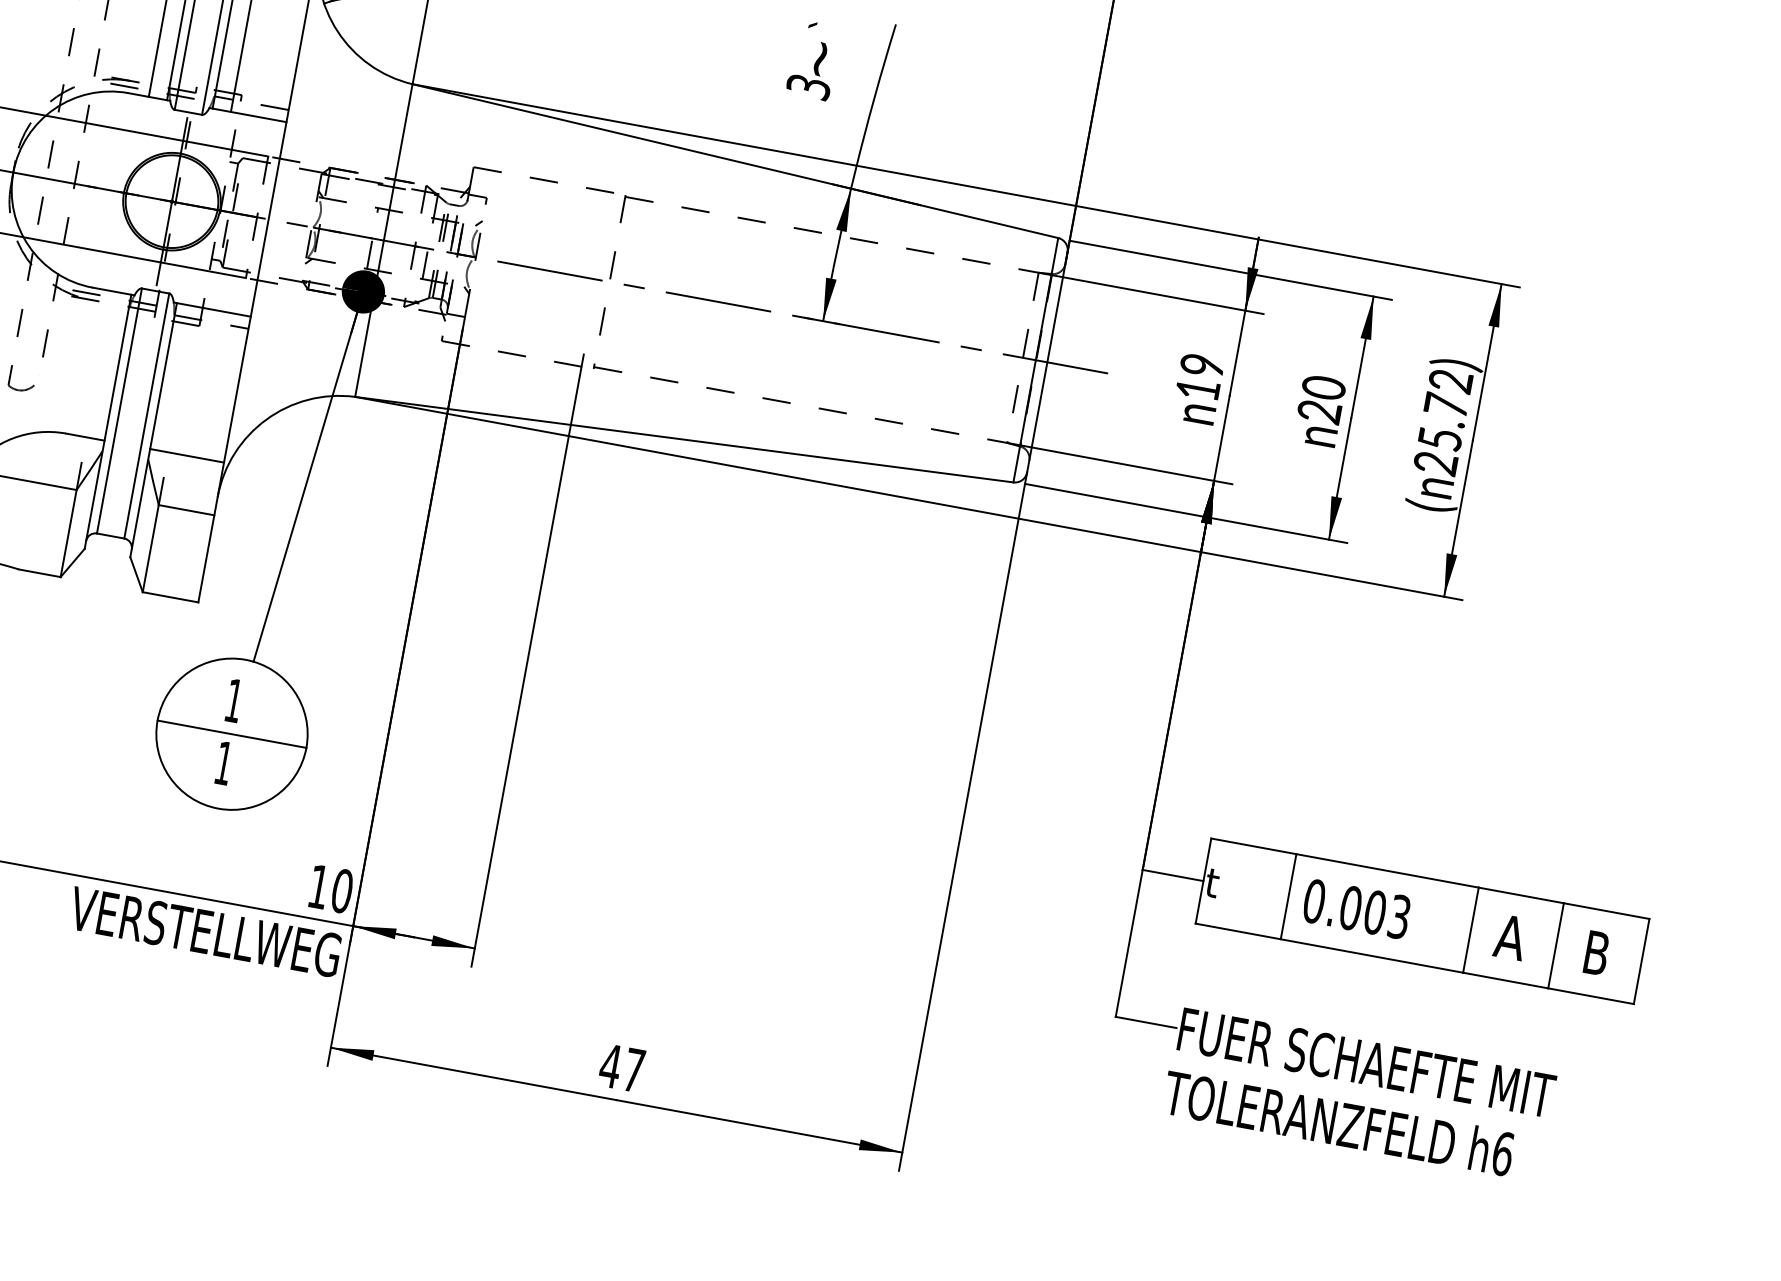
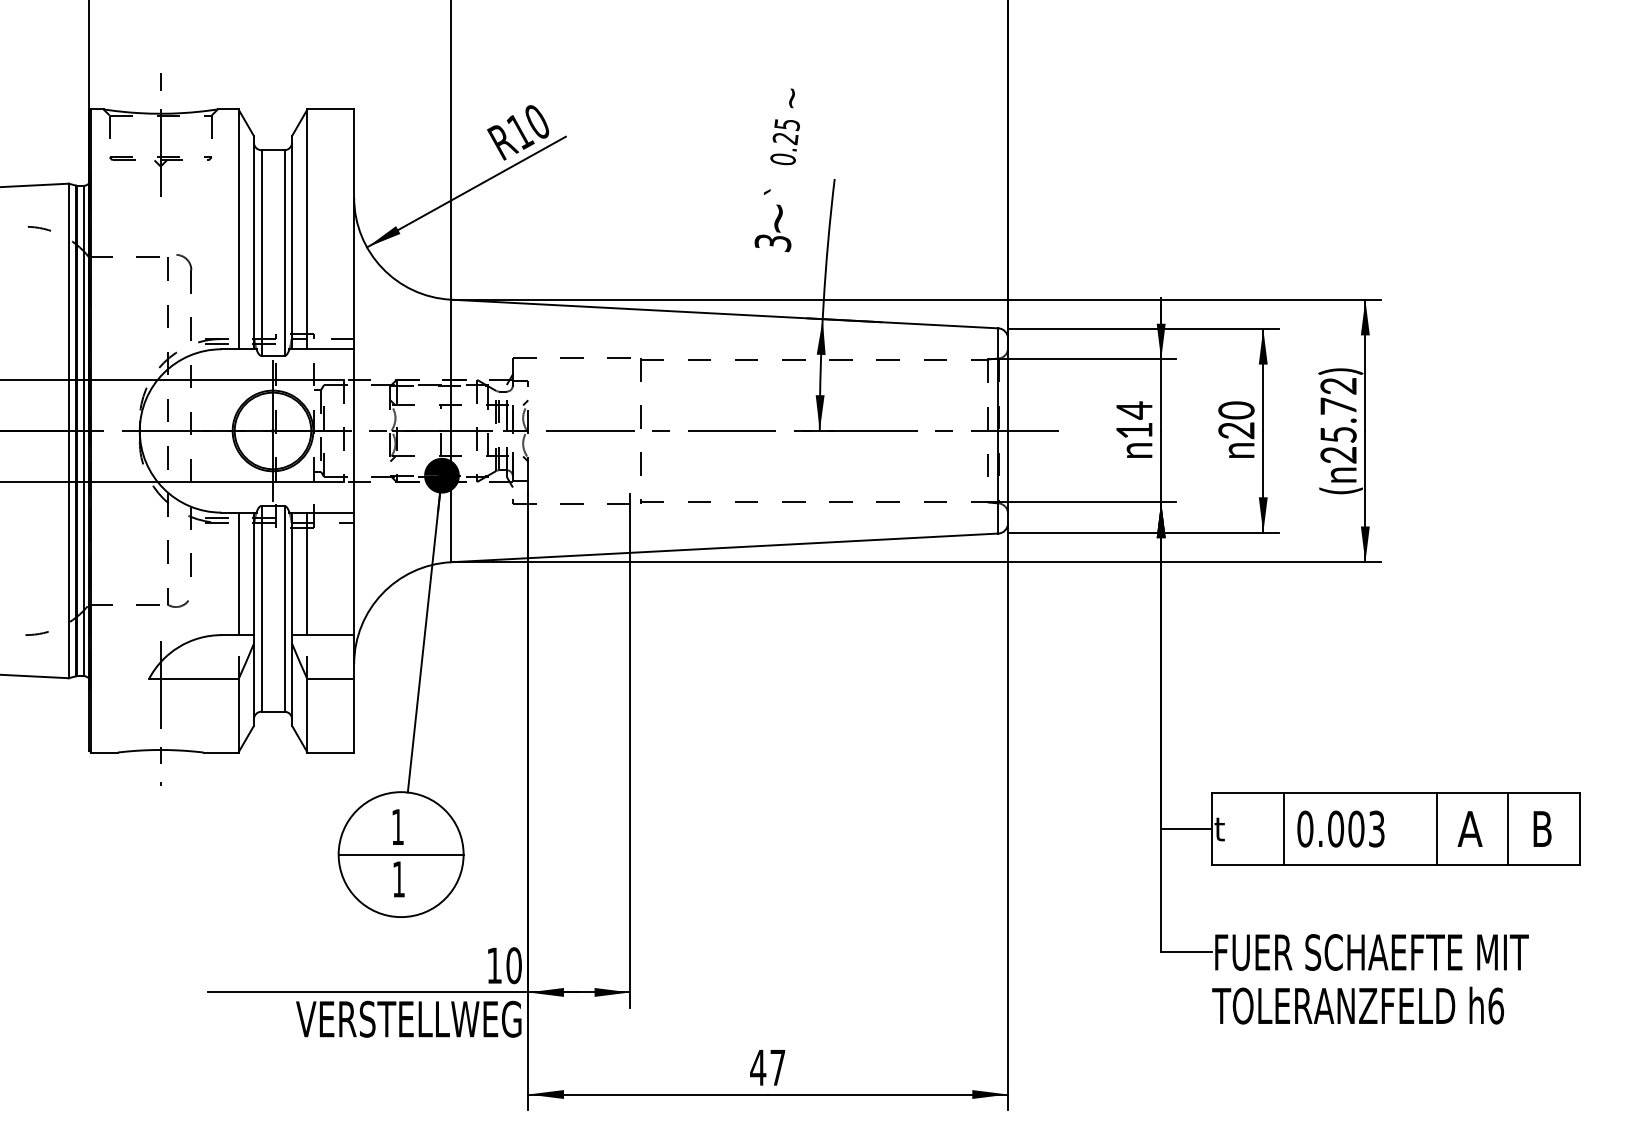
line: (99, 363) -> (238, 573), added
text: (1202, 365) -> (1134, 410), 19 -> 14
line: (181, 378) -> (307, 573), added

